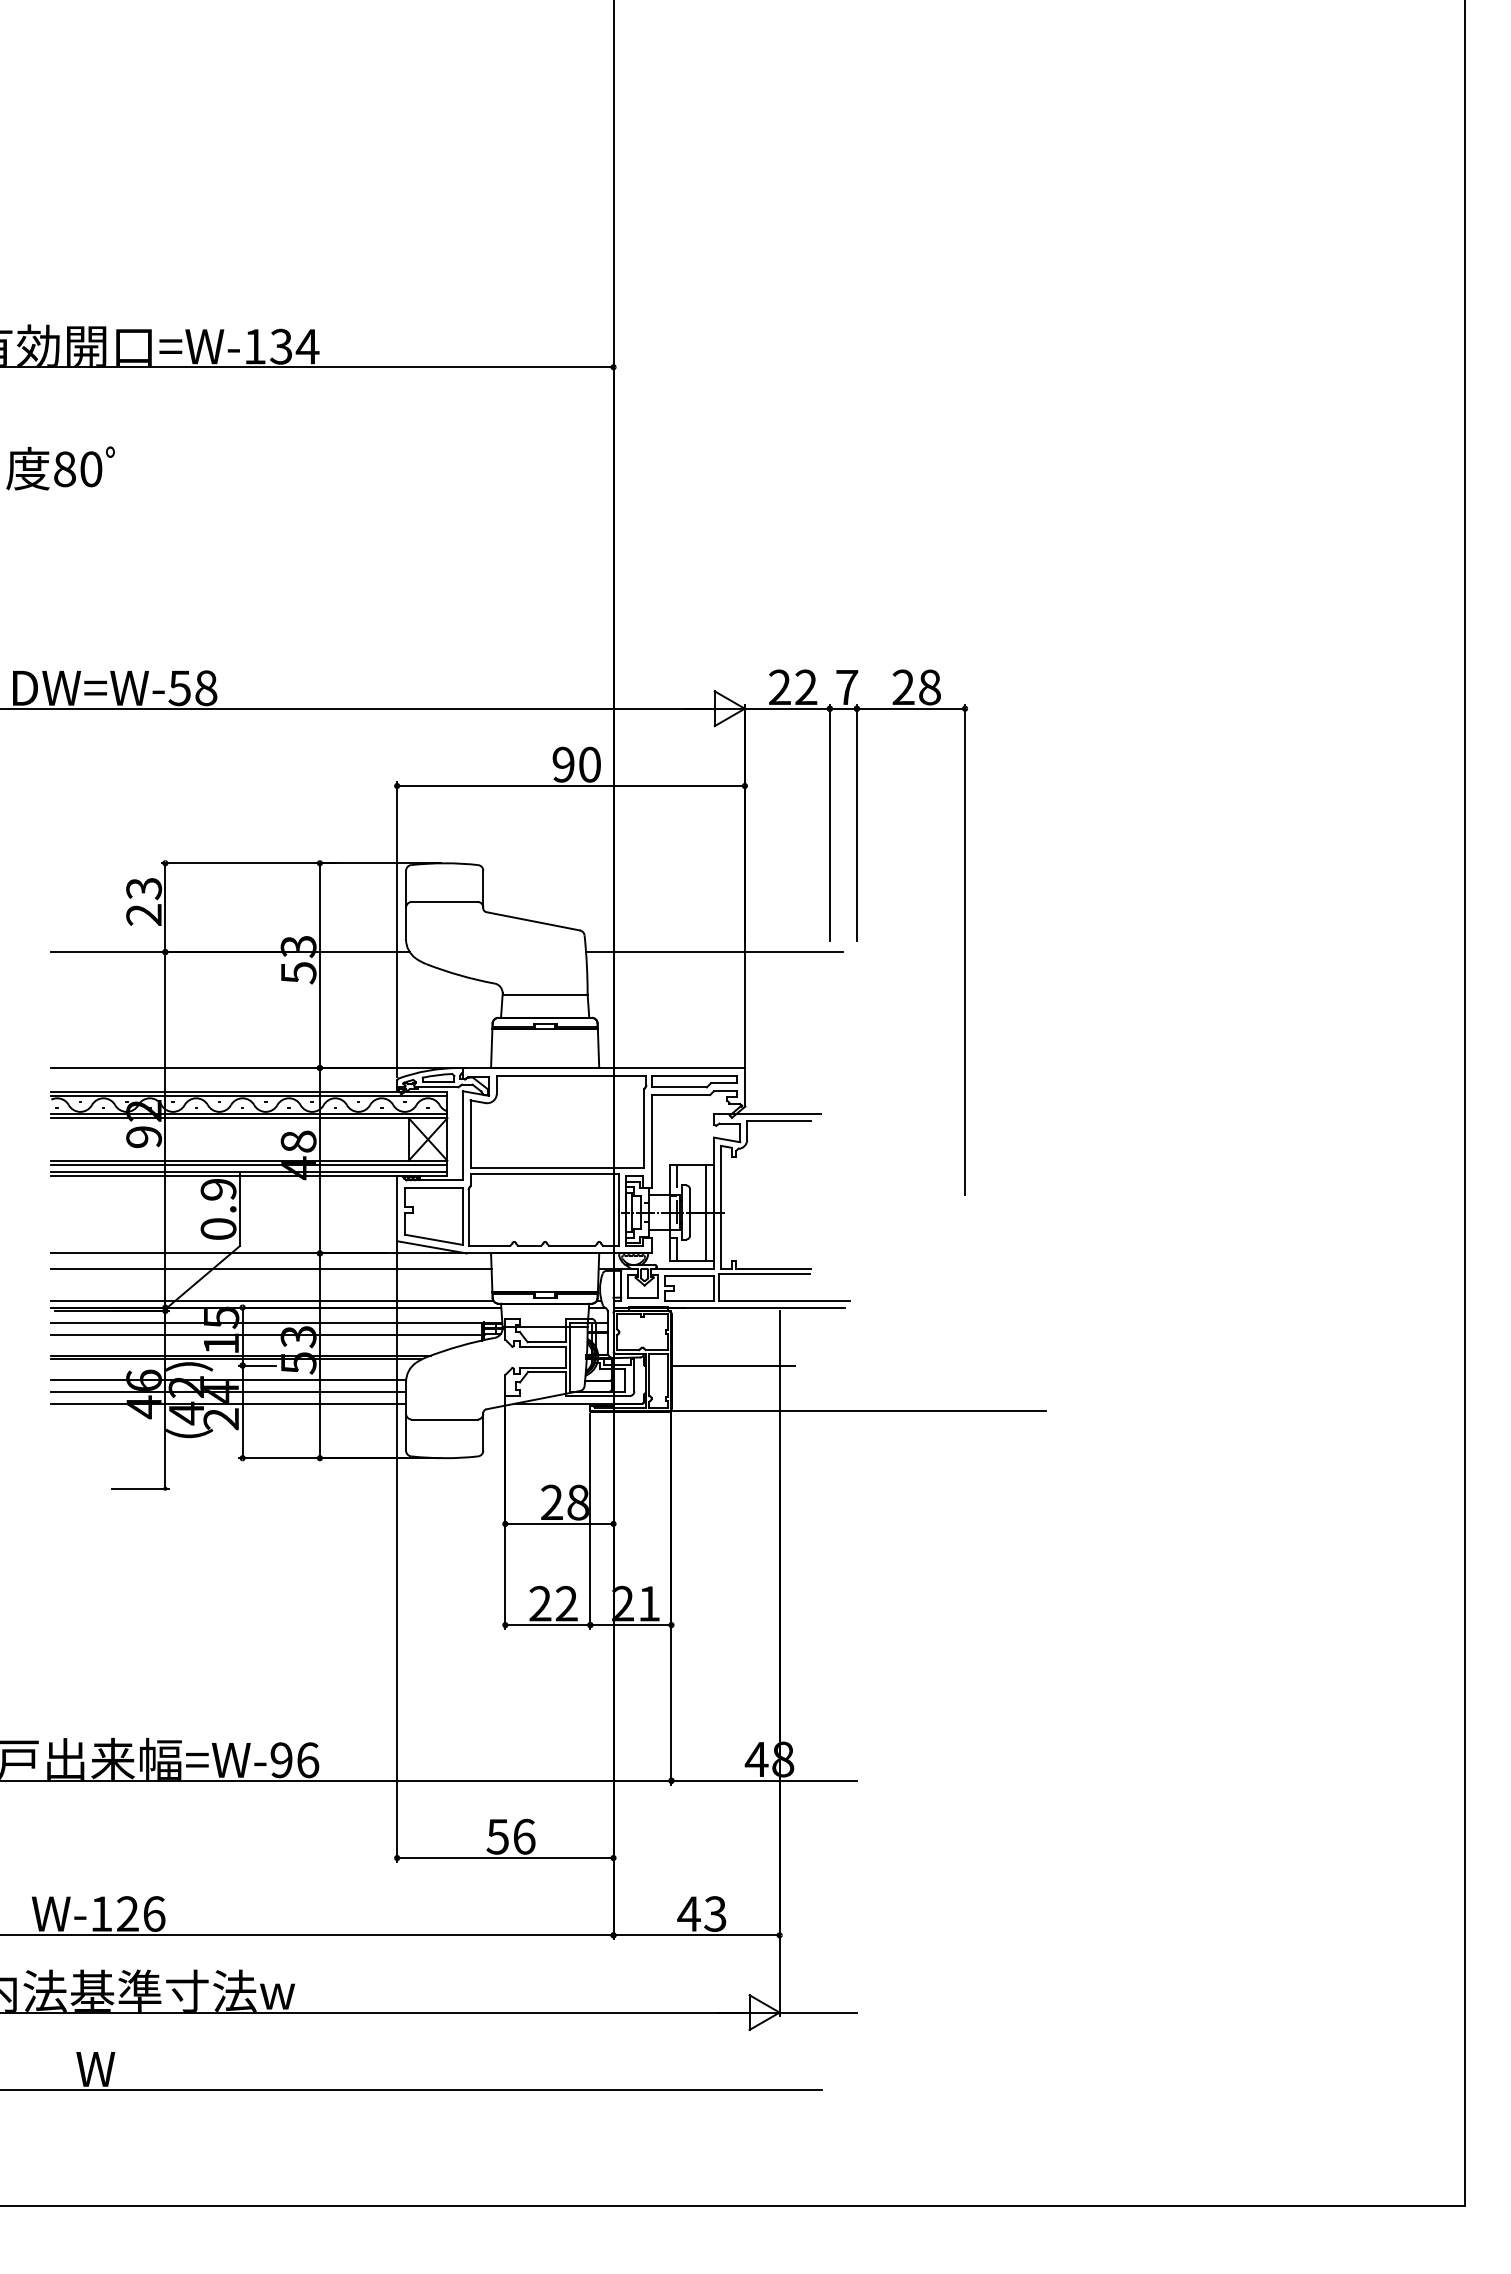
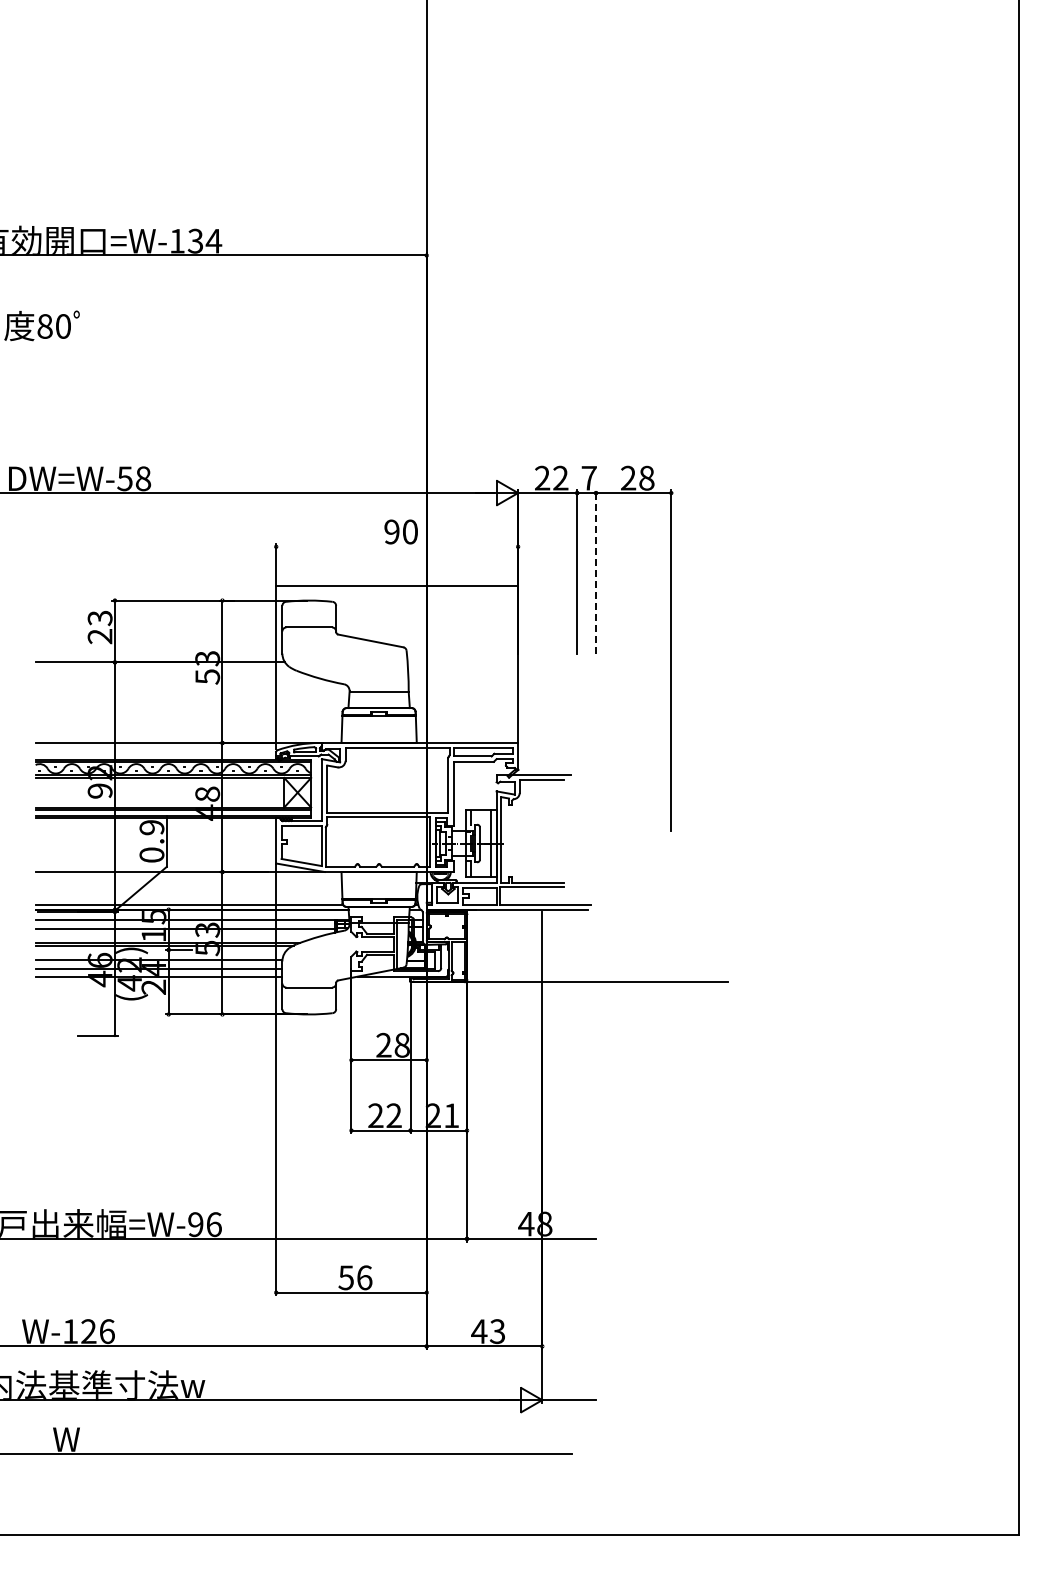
line: (571, 785) -> (397, 585), moved
line: (857, 822) -> (596, 572), solid -> dashed
line: (713, 952) -> (496, 662), removed
line: (271, 1268) -> (188, 882), removed
line: (733, 1364) -> (510, 949), removed

